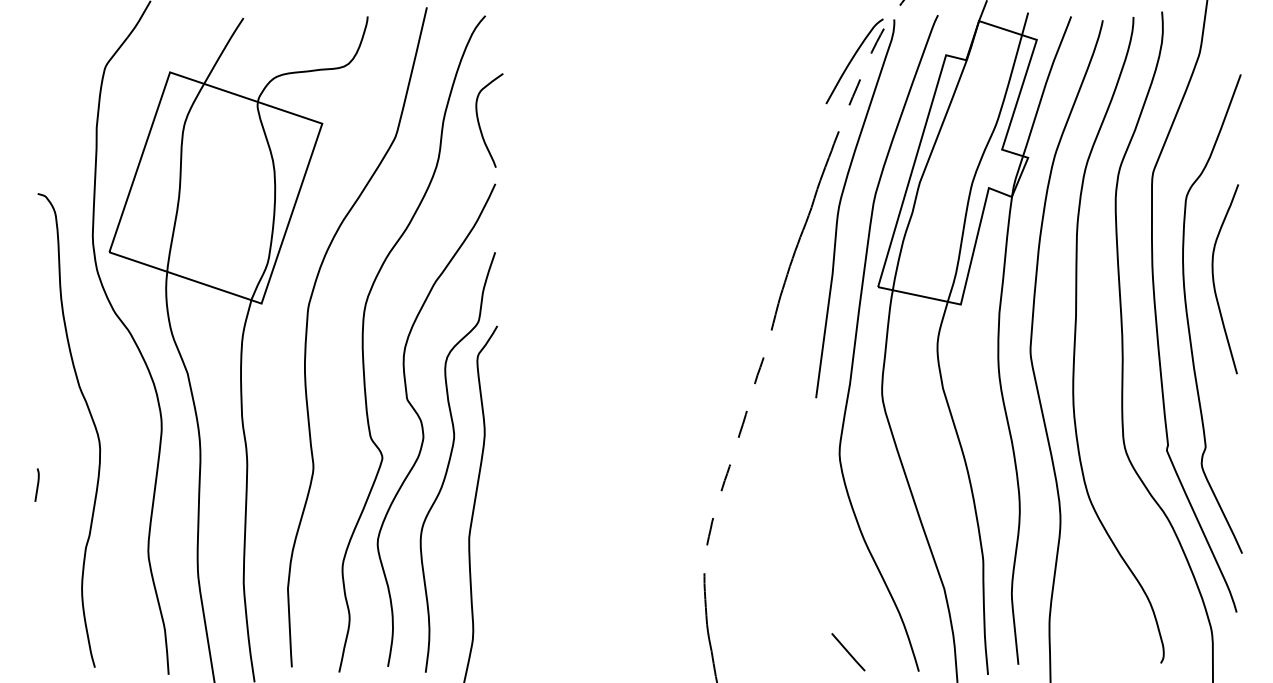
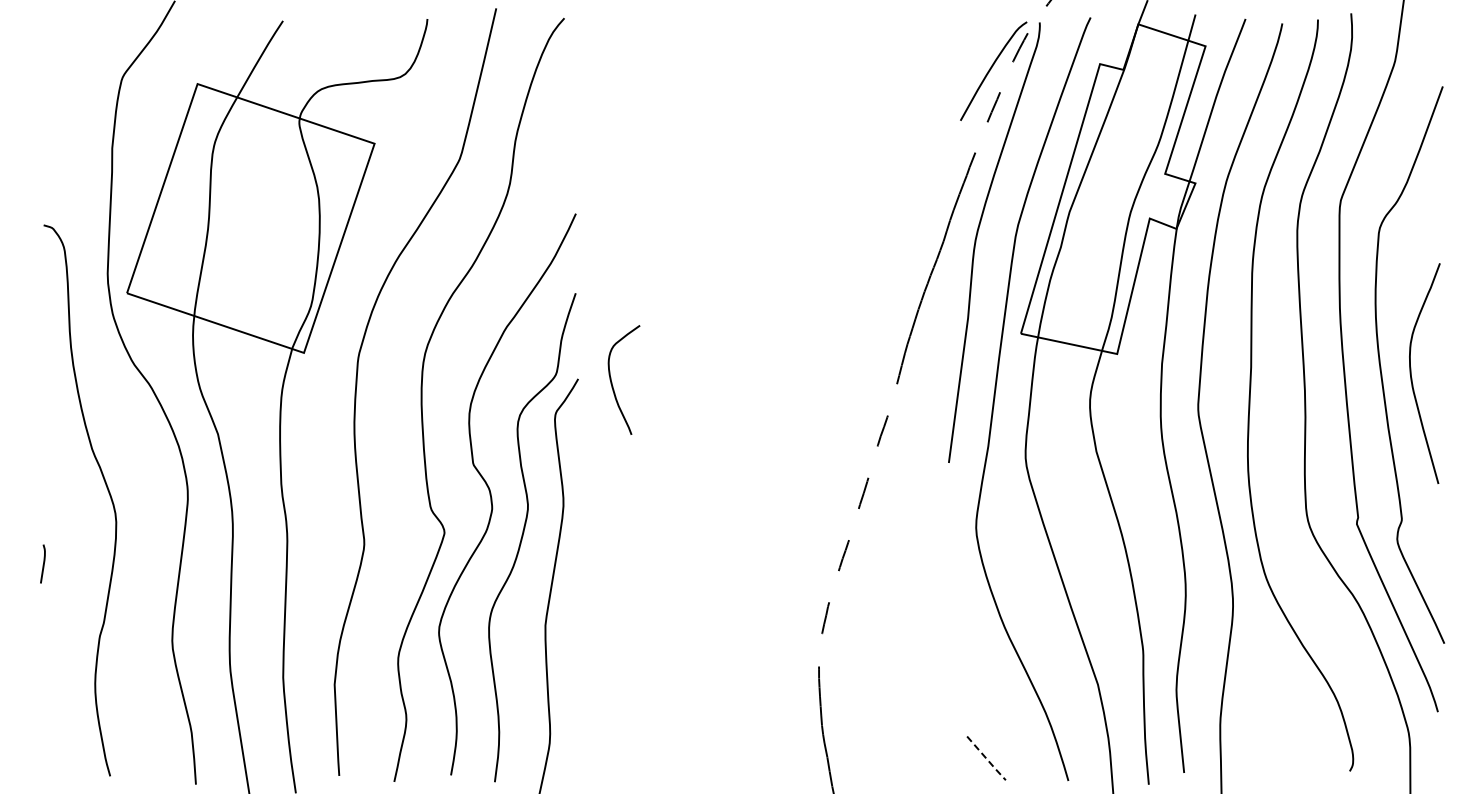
curve: (479, 122) -> (612, 382), moved
curve: (1213, 279) -> (1411, 373), moved
line: (849, 653) -> (987, 759), solid -> dashed

